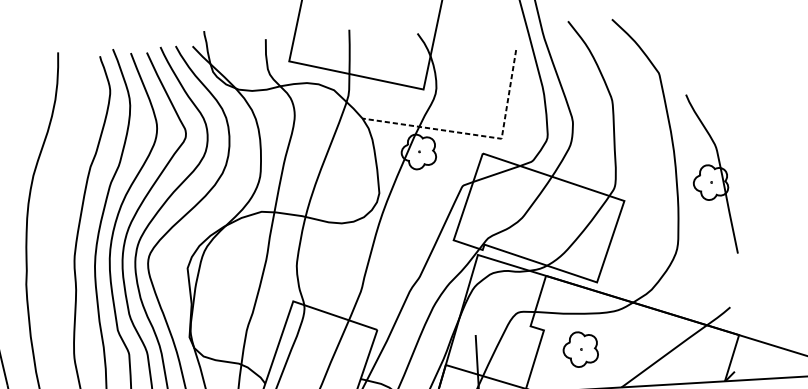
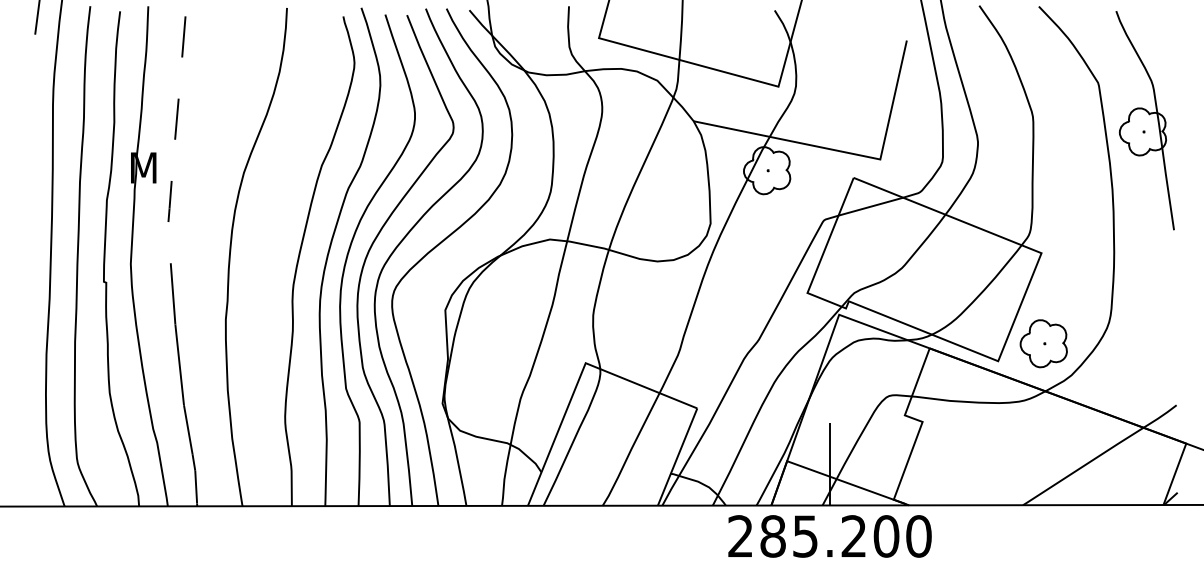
line: (477, 135) -> (847, 152), dashed -> solid
part: (711, 174) -> (1144, 120), moved
part: (580, 349) -> (1043, 343), moved

